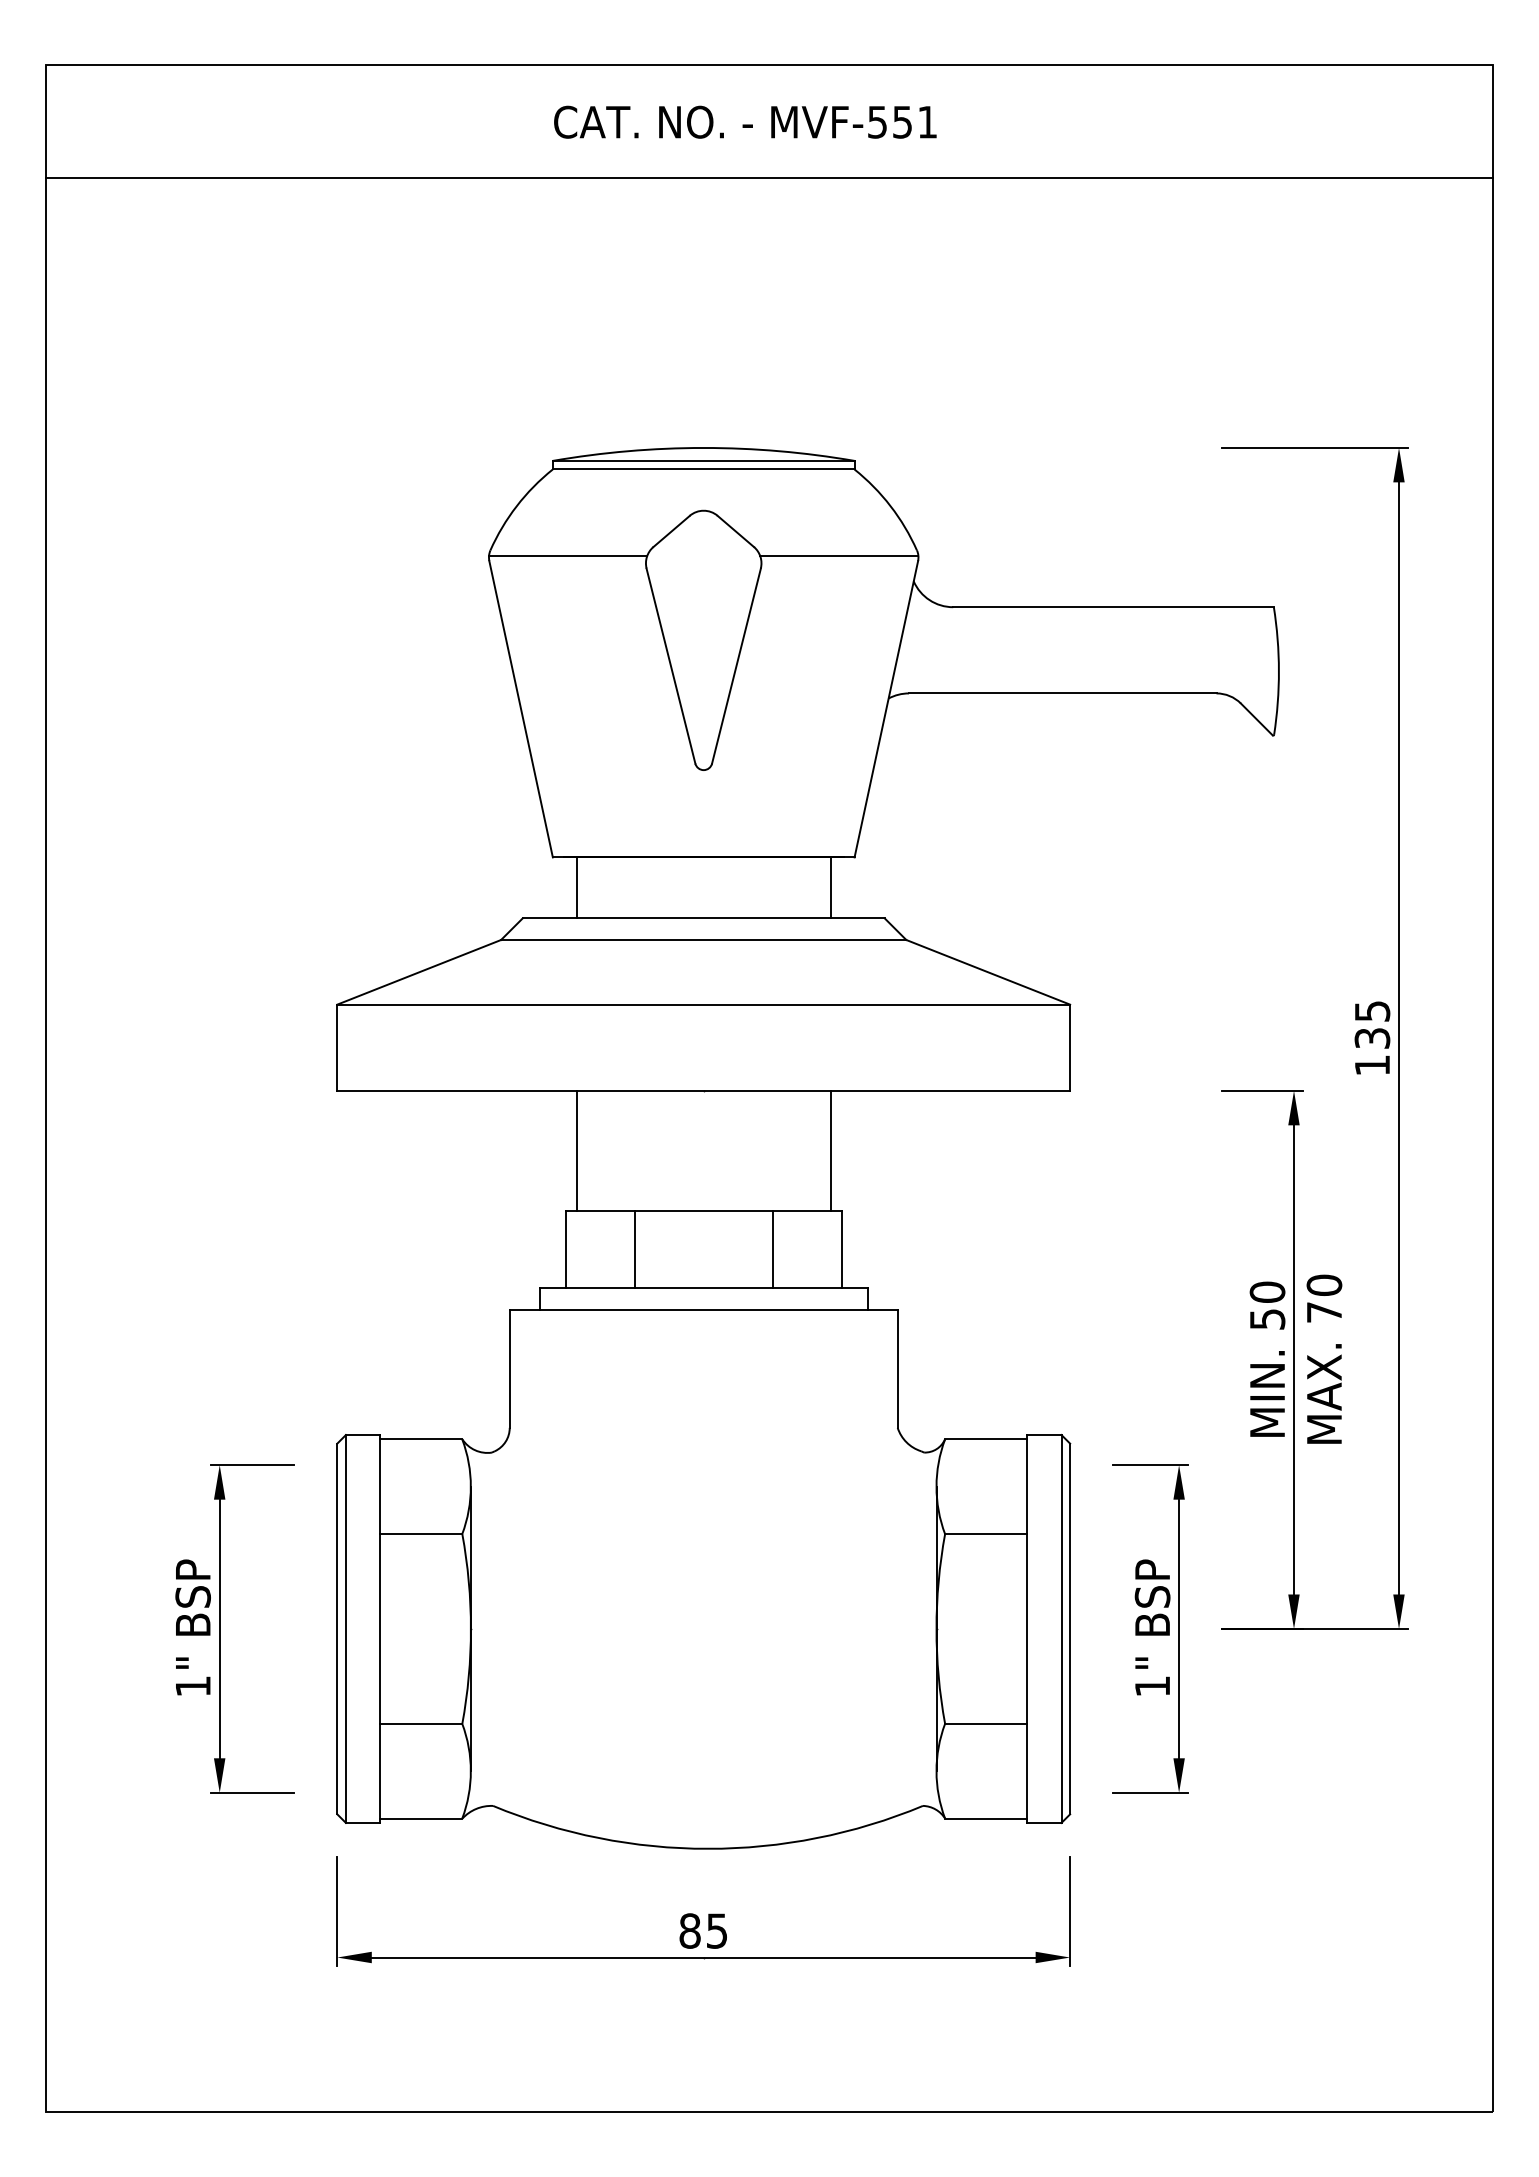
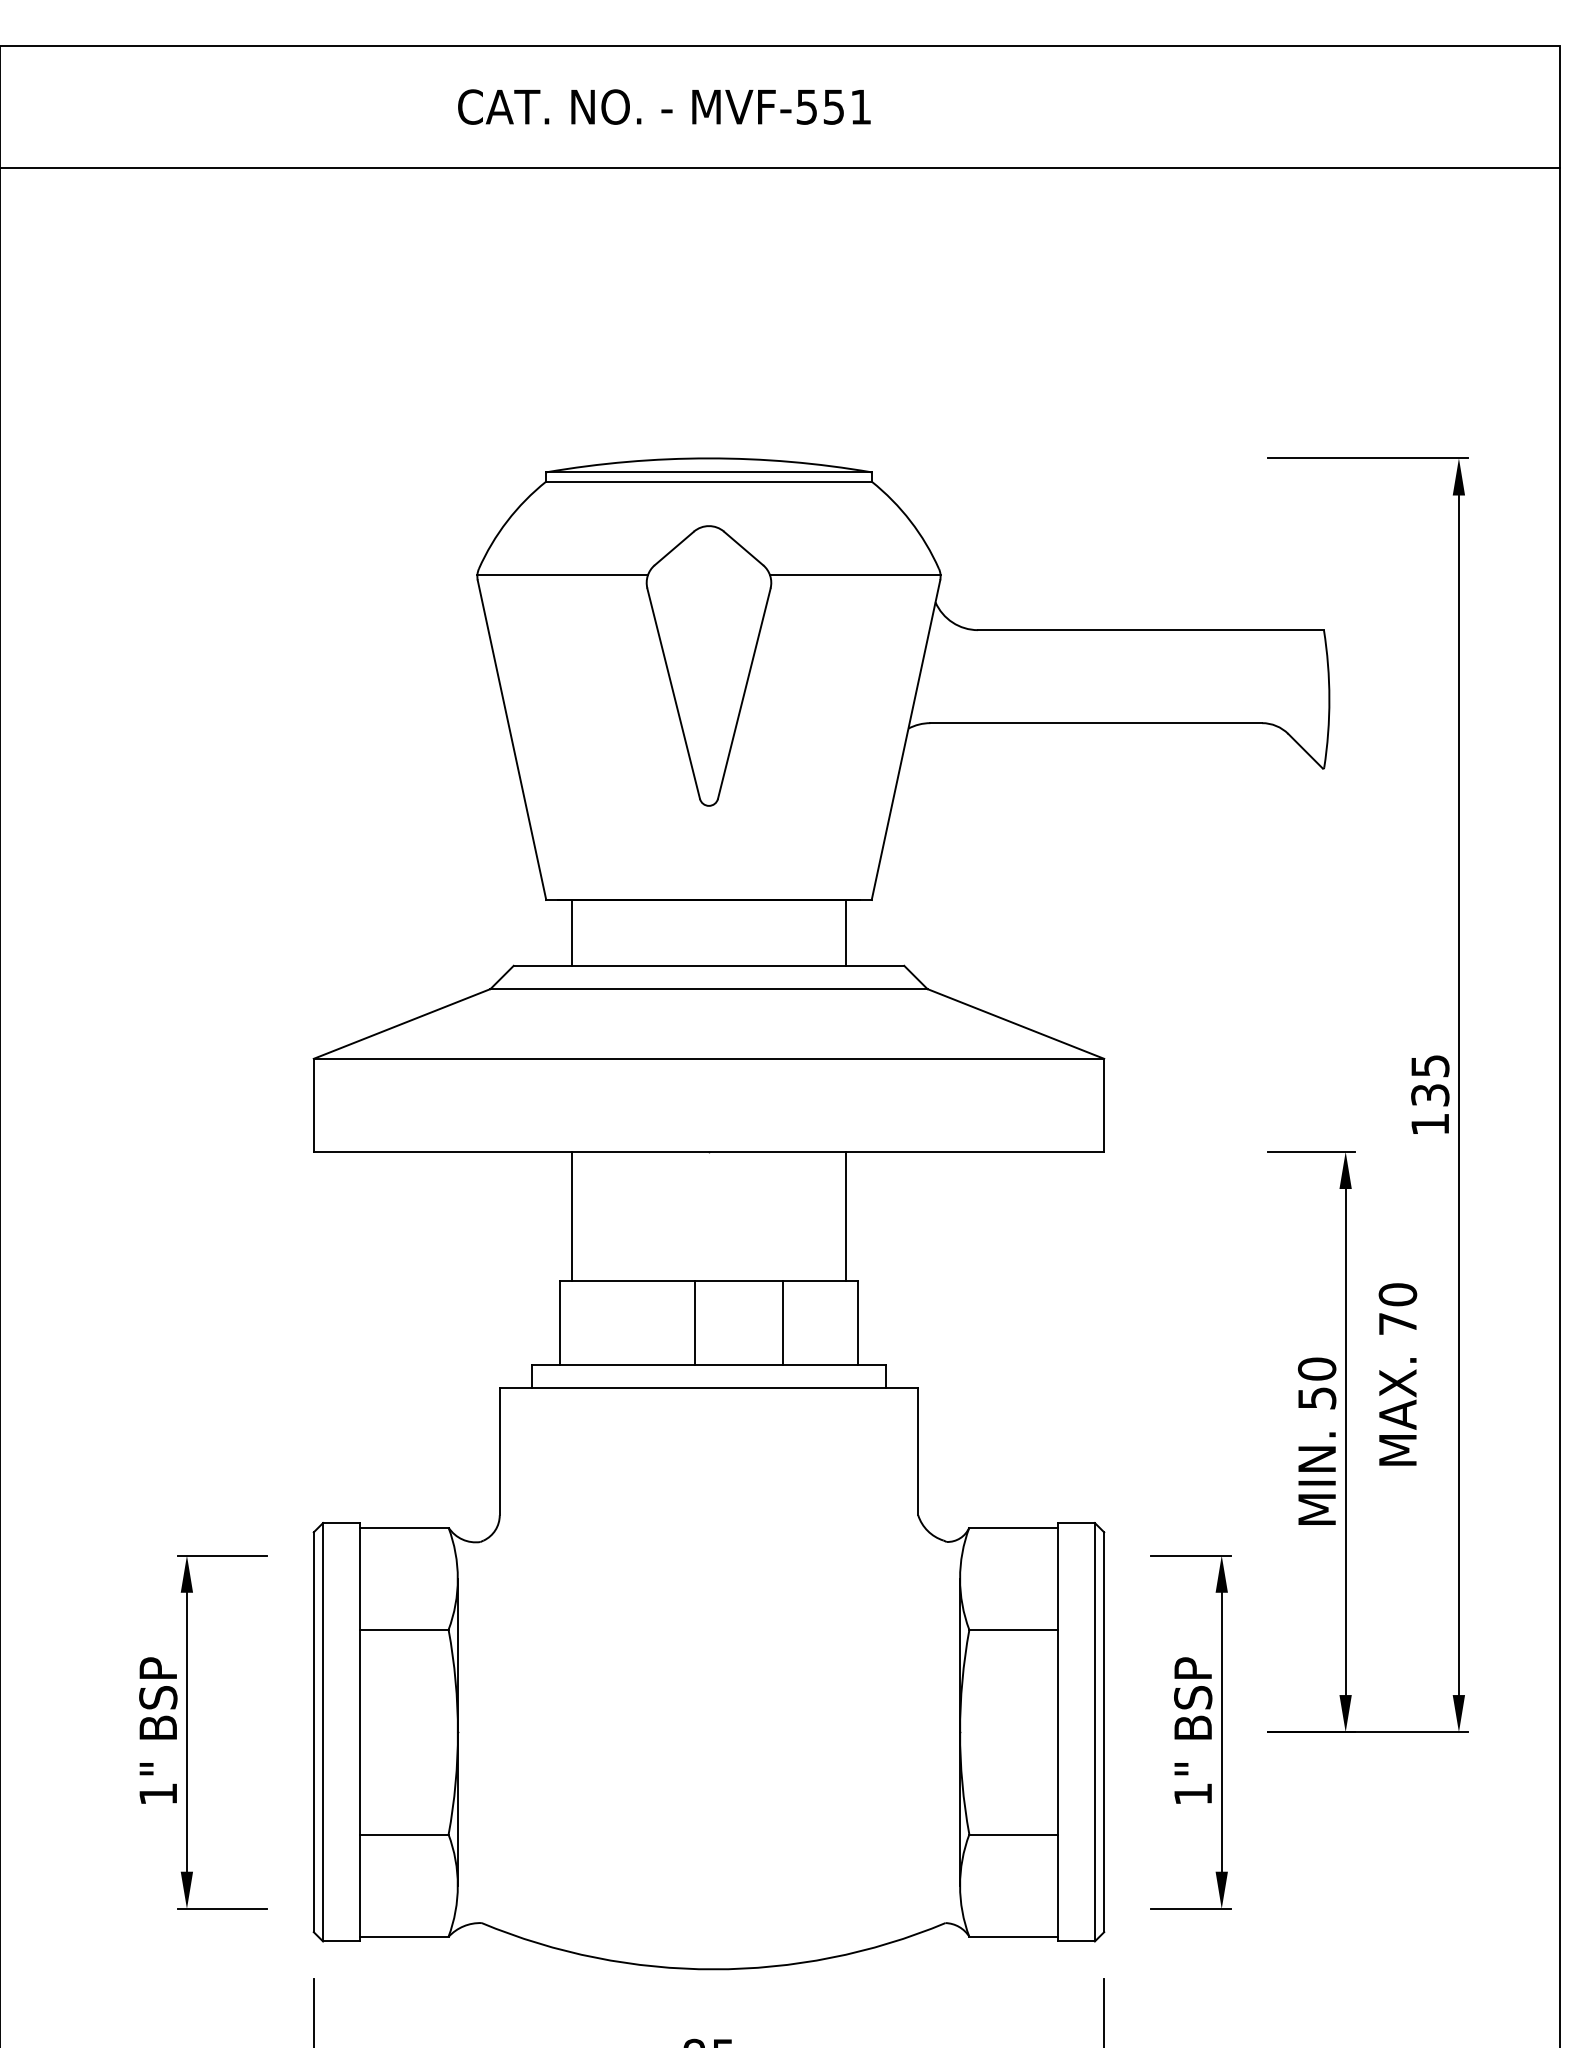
text: (745, 121) -> (664, 106), moved
line: (634, 1249) -> (694, 1322), moved
text: (1324, 1358) -> (1397, 1373), moved

